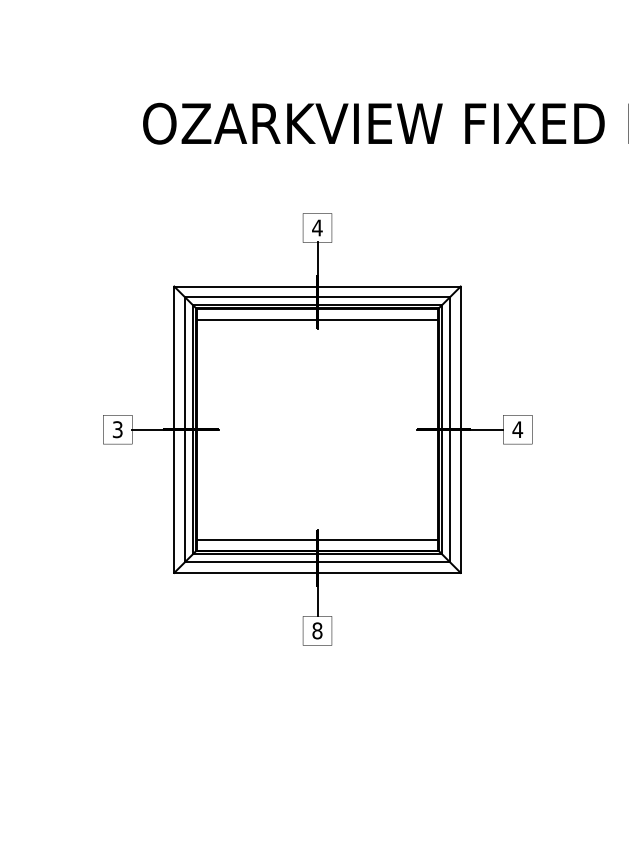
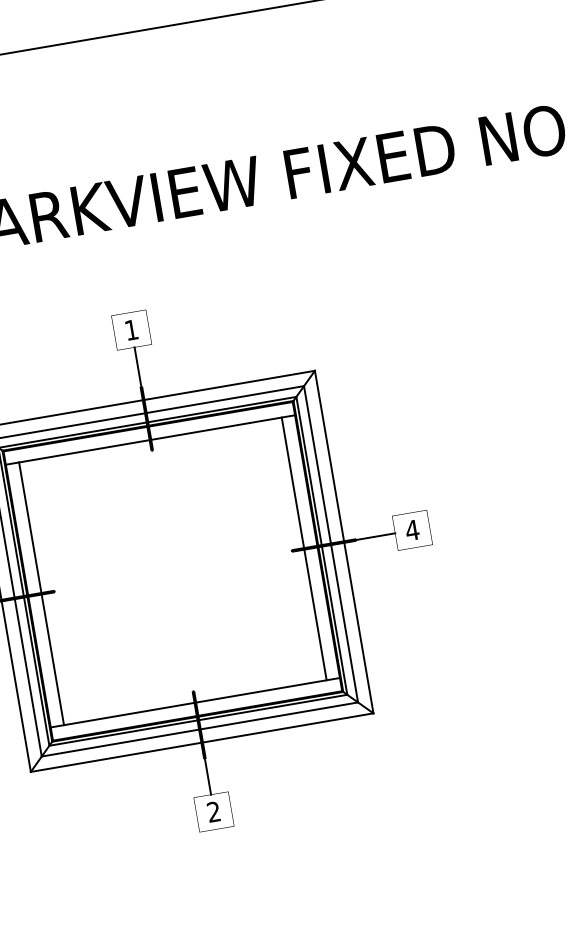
text: (317, 227) -> (131, 329), 4 -> 1
line: (207, 429) -> (41, 593), added
line: (427, 429) -> (304, 548), added
text: (317, 630) -> (213, 811), 8 -> 2

